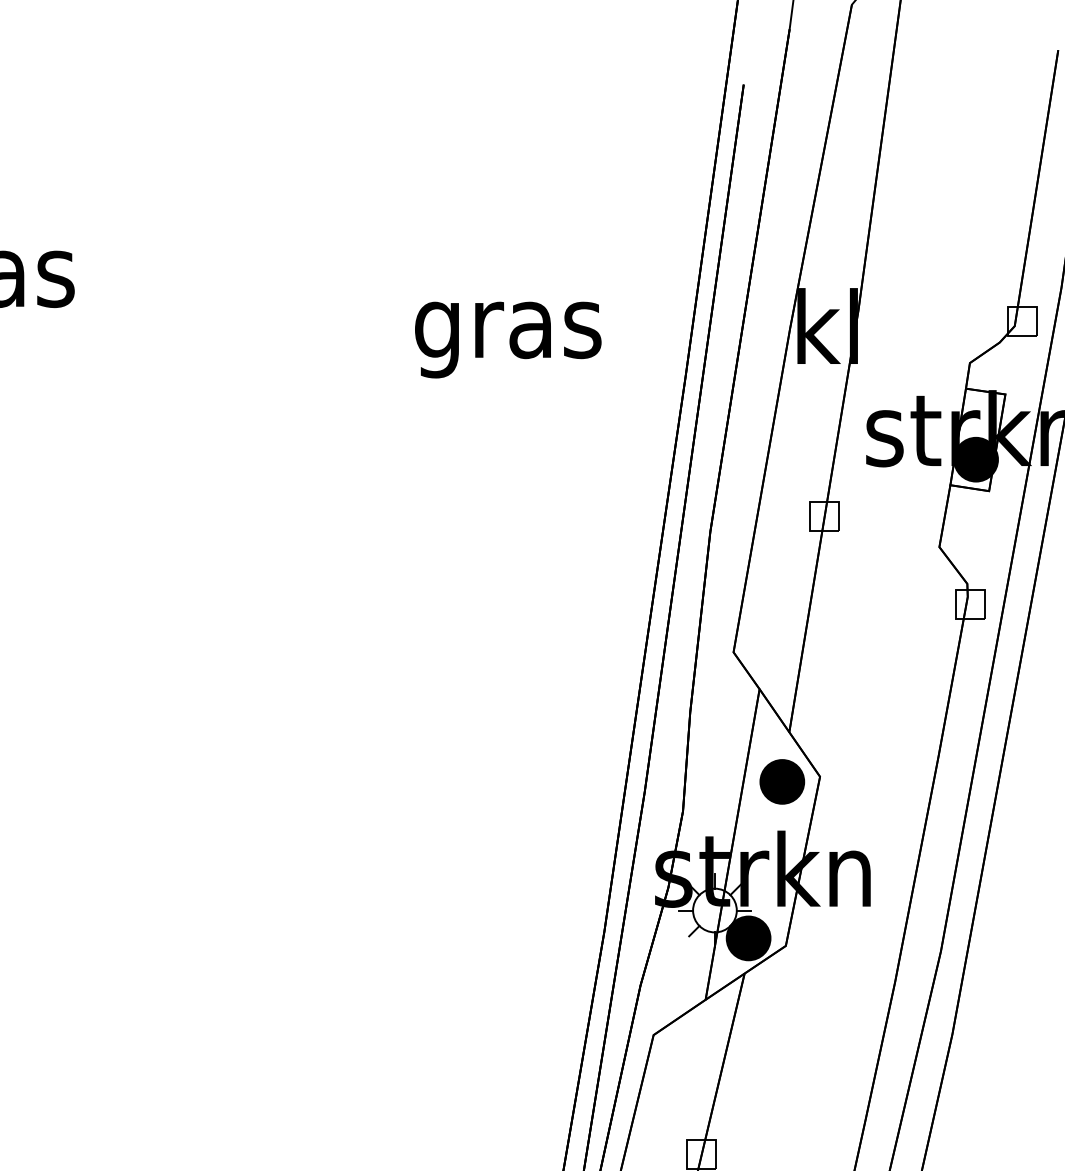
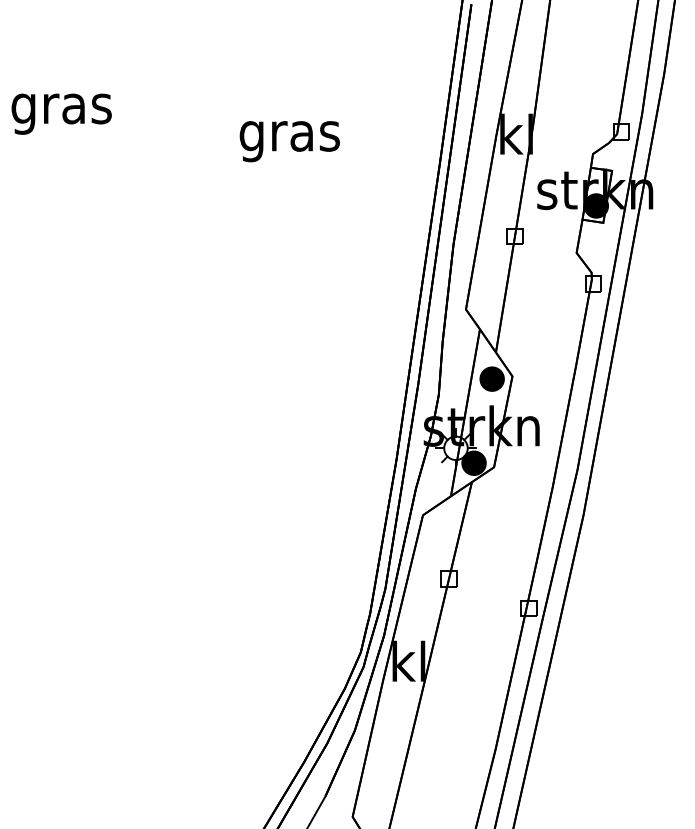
text: (507, 339) -> (289, 141), moved

